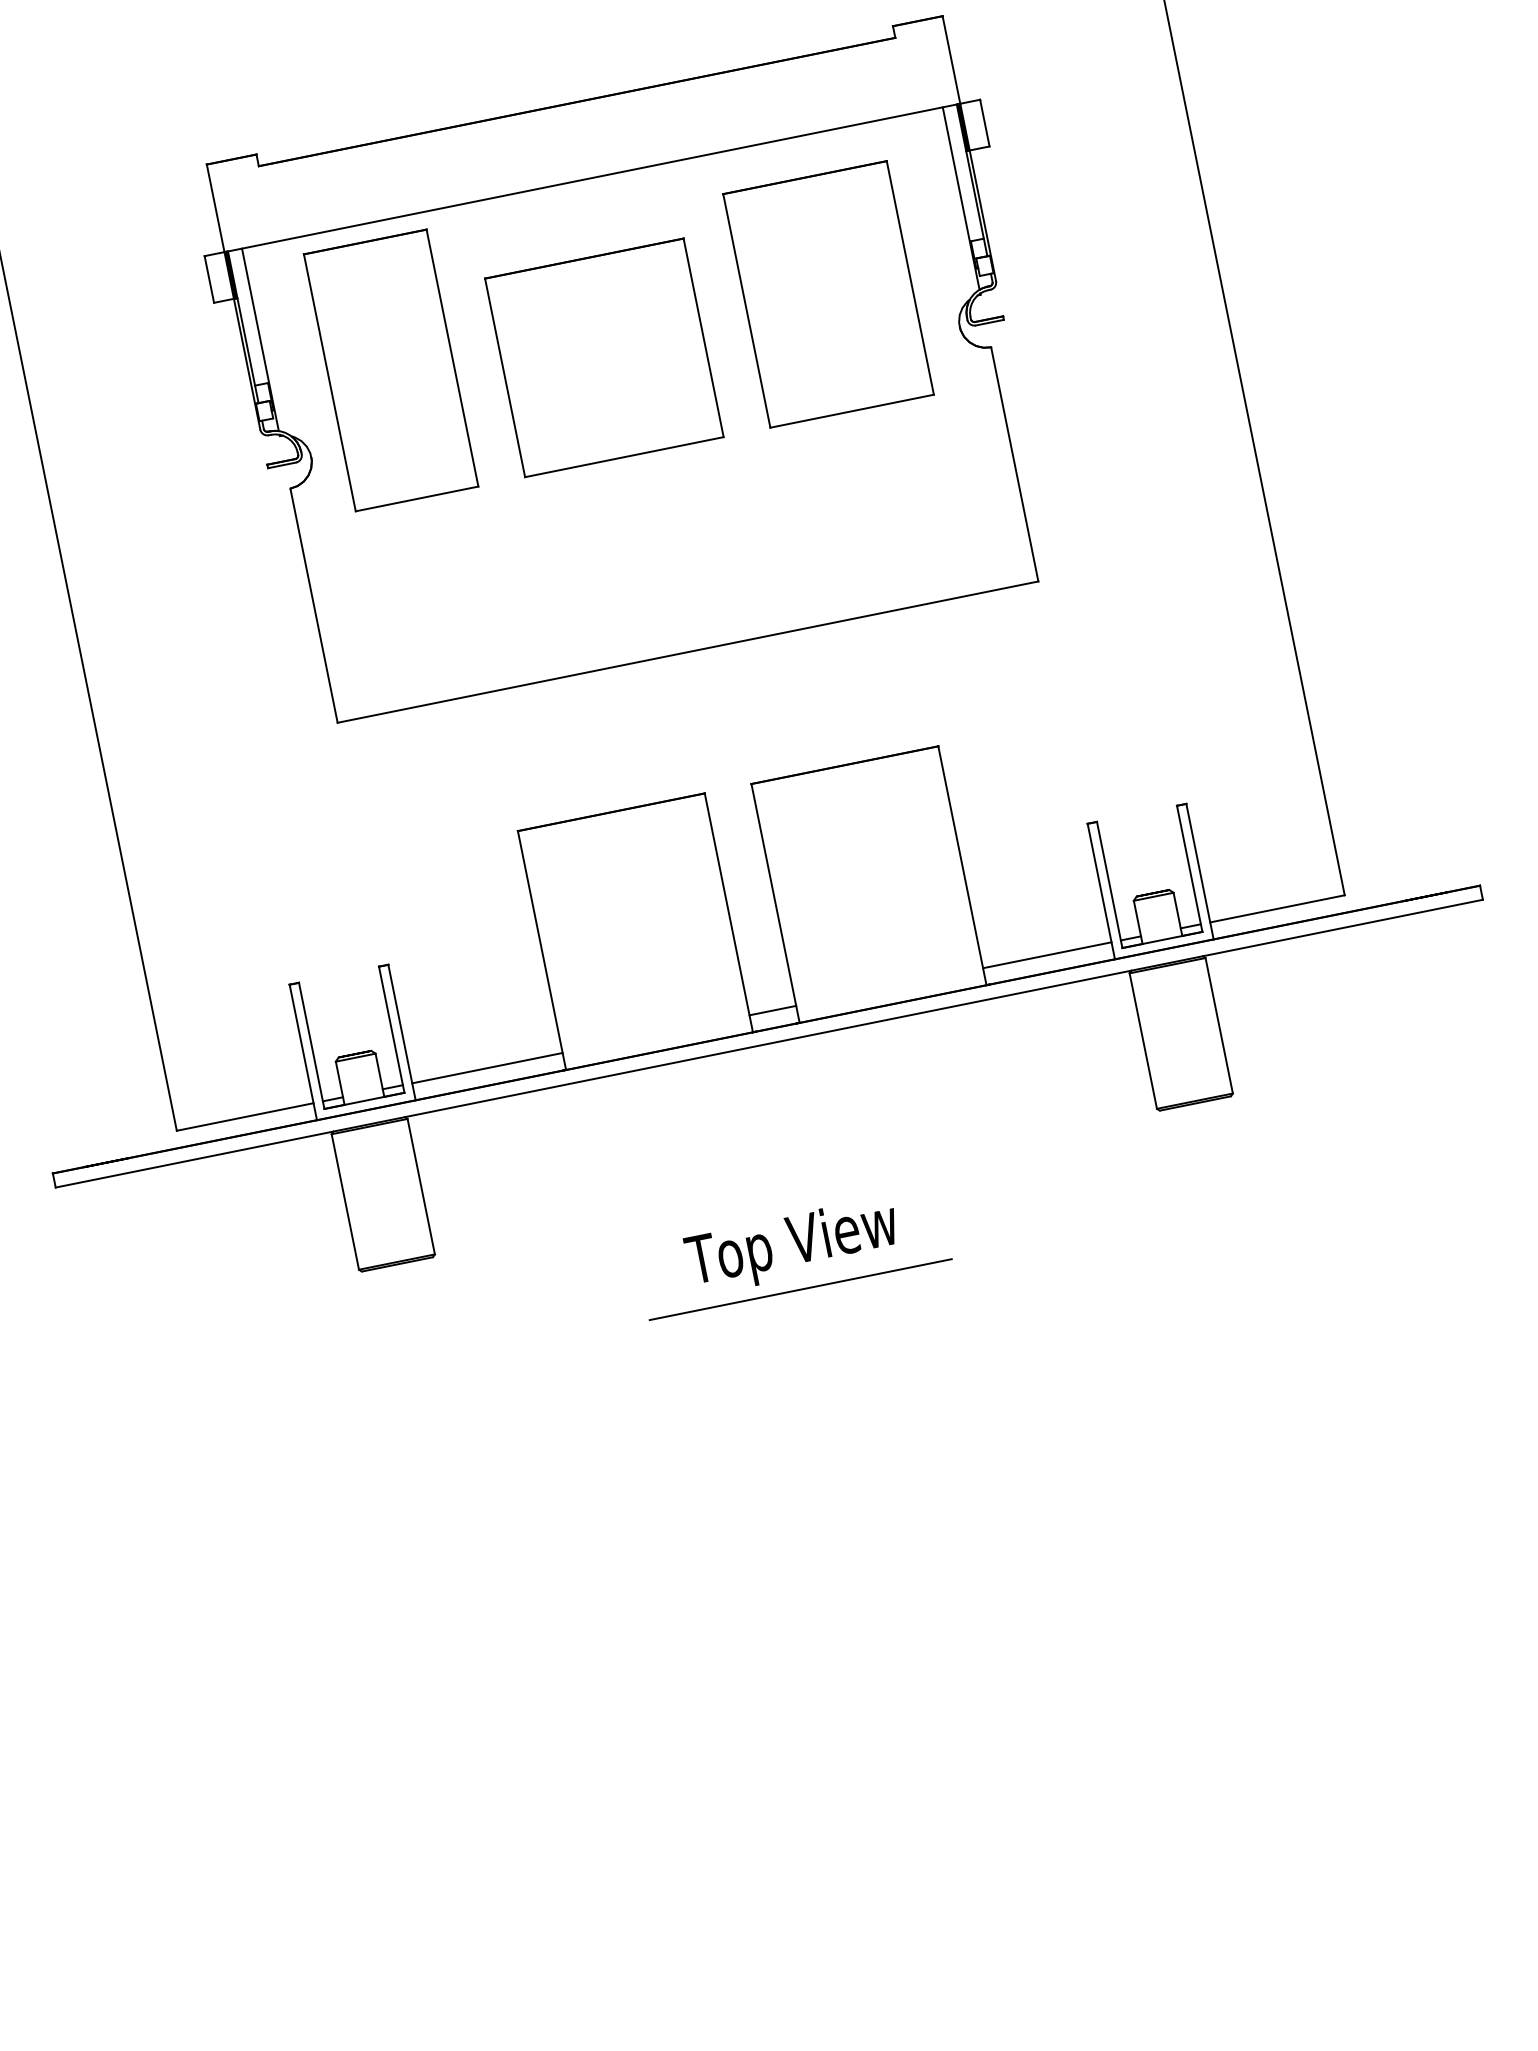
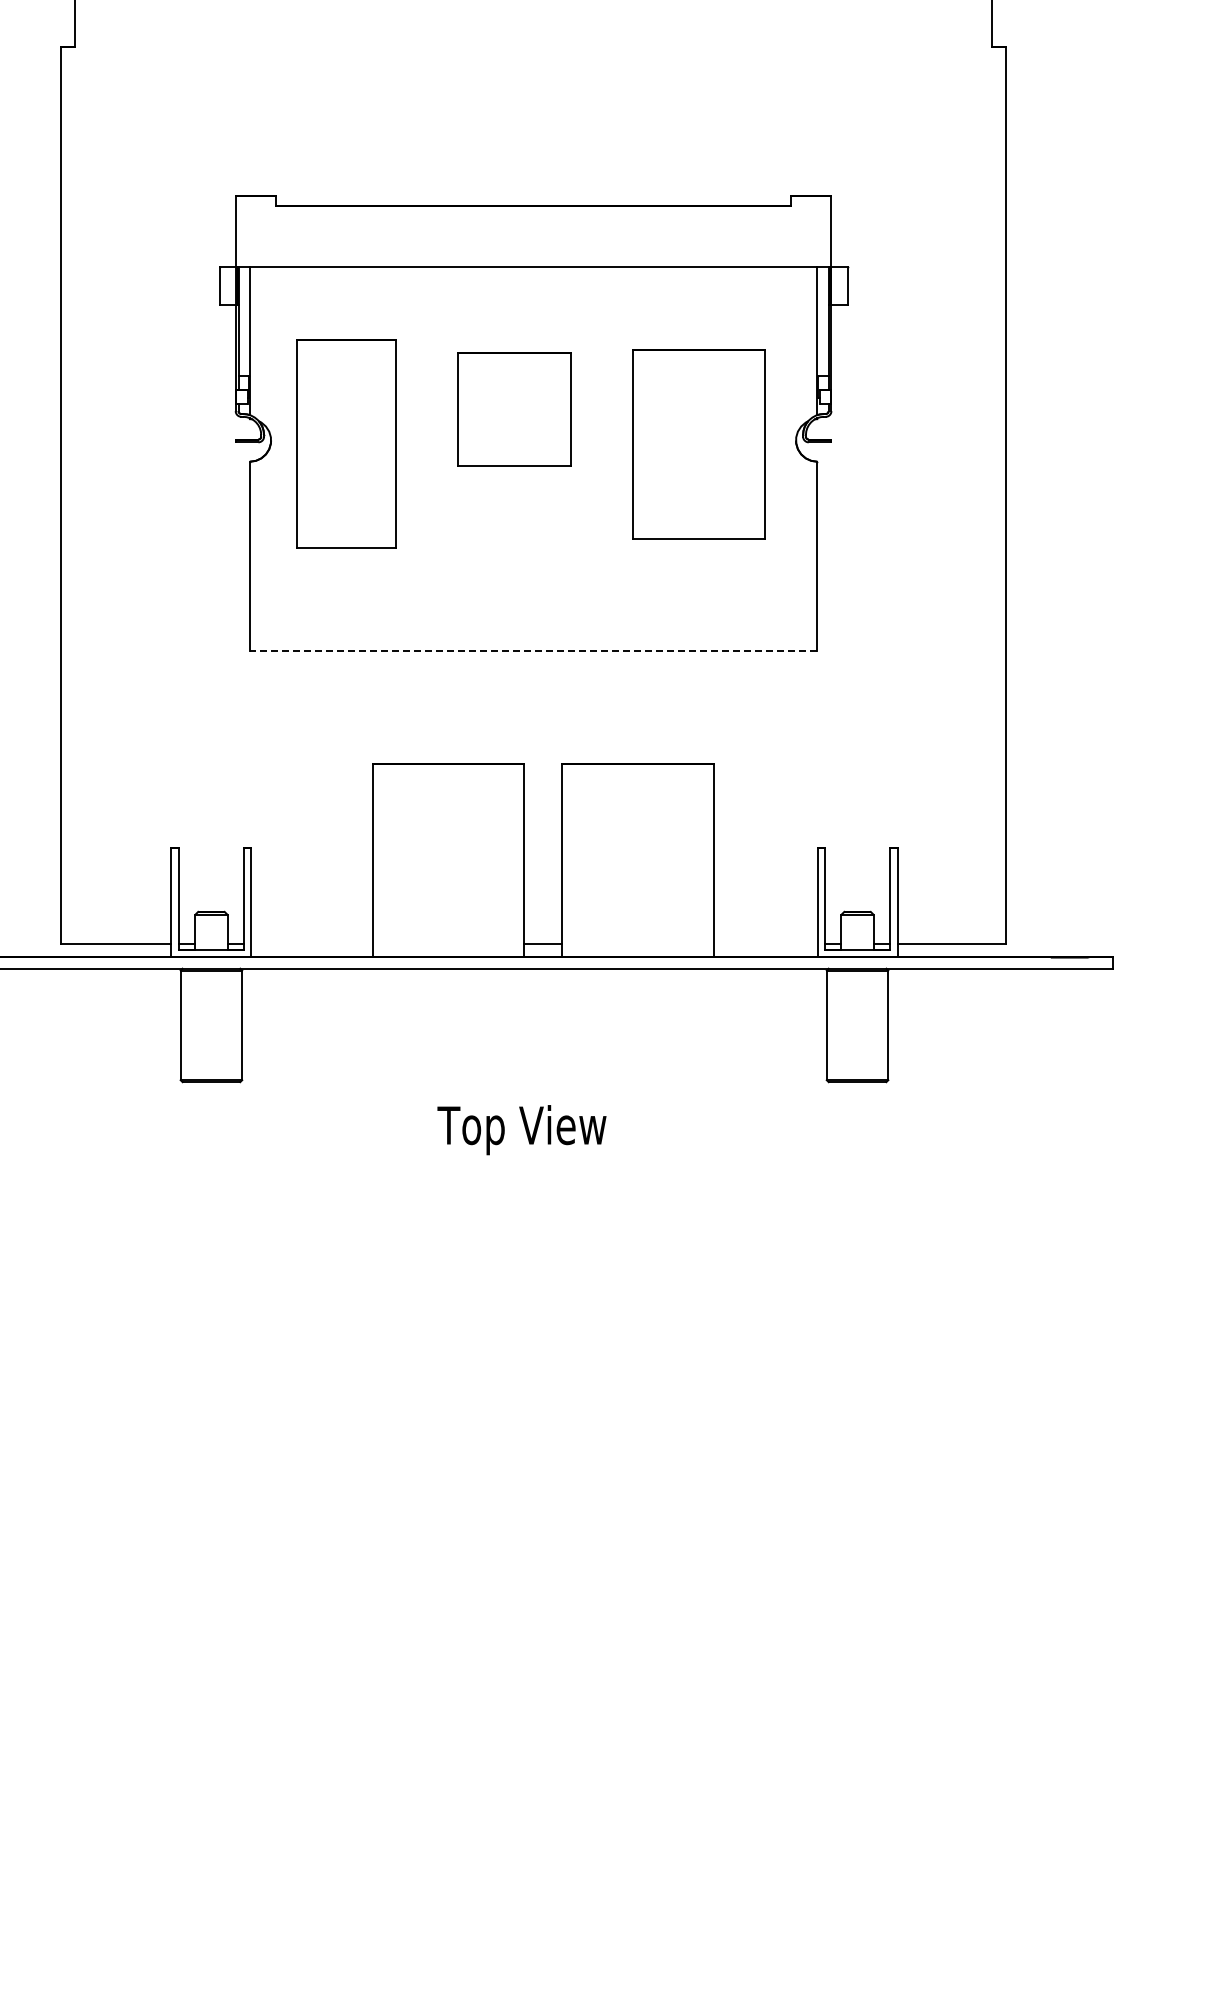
part: (827, 295) -> (698, 444), moved
part: (604, 358) -> (514, 409), size x0.7
part: (390, 370) -> (346, 443), moved
line: (687, 652) -> (533, 651), solid -> dashed
line: (1047, 955) -> (765, 943), removed
line: (487, 1068) -> (312, 943), removed
line: (801, 1290) -> (521, 1165), removed

